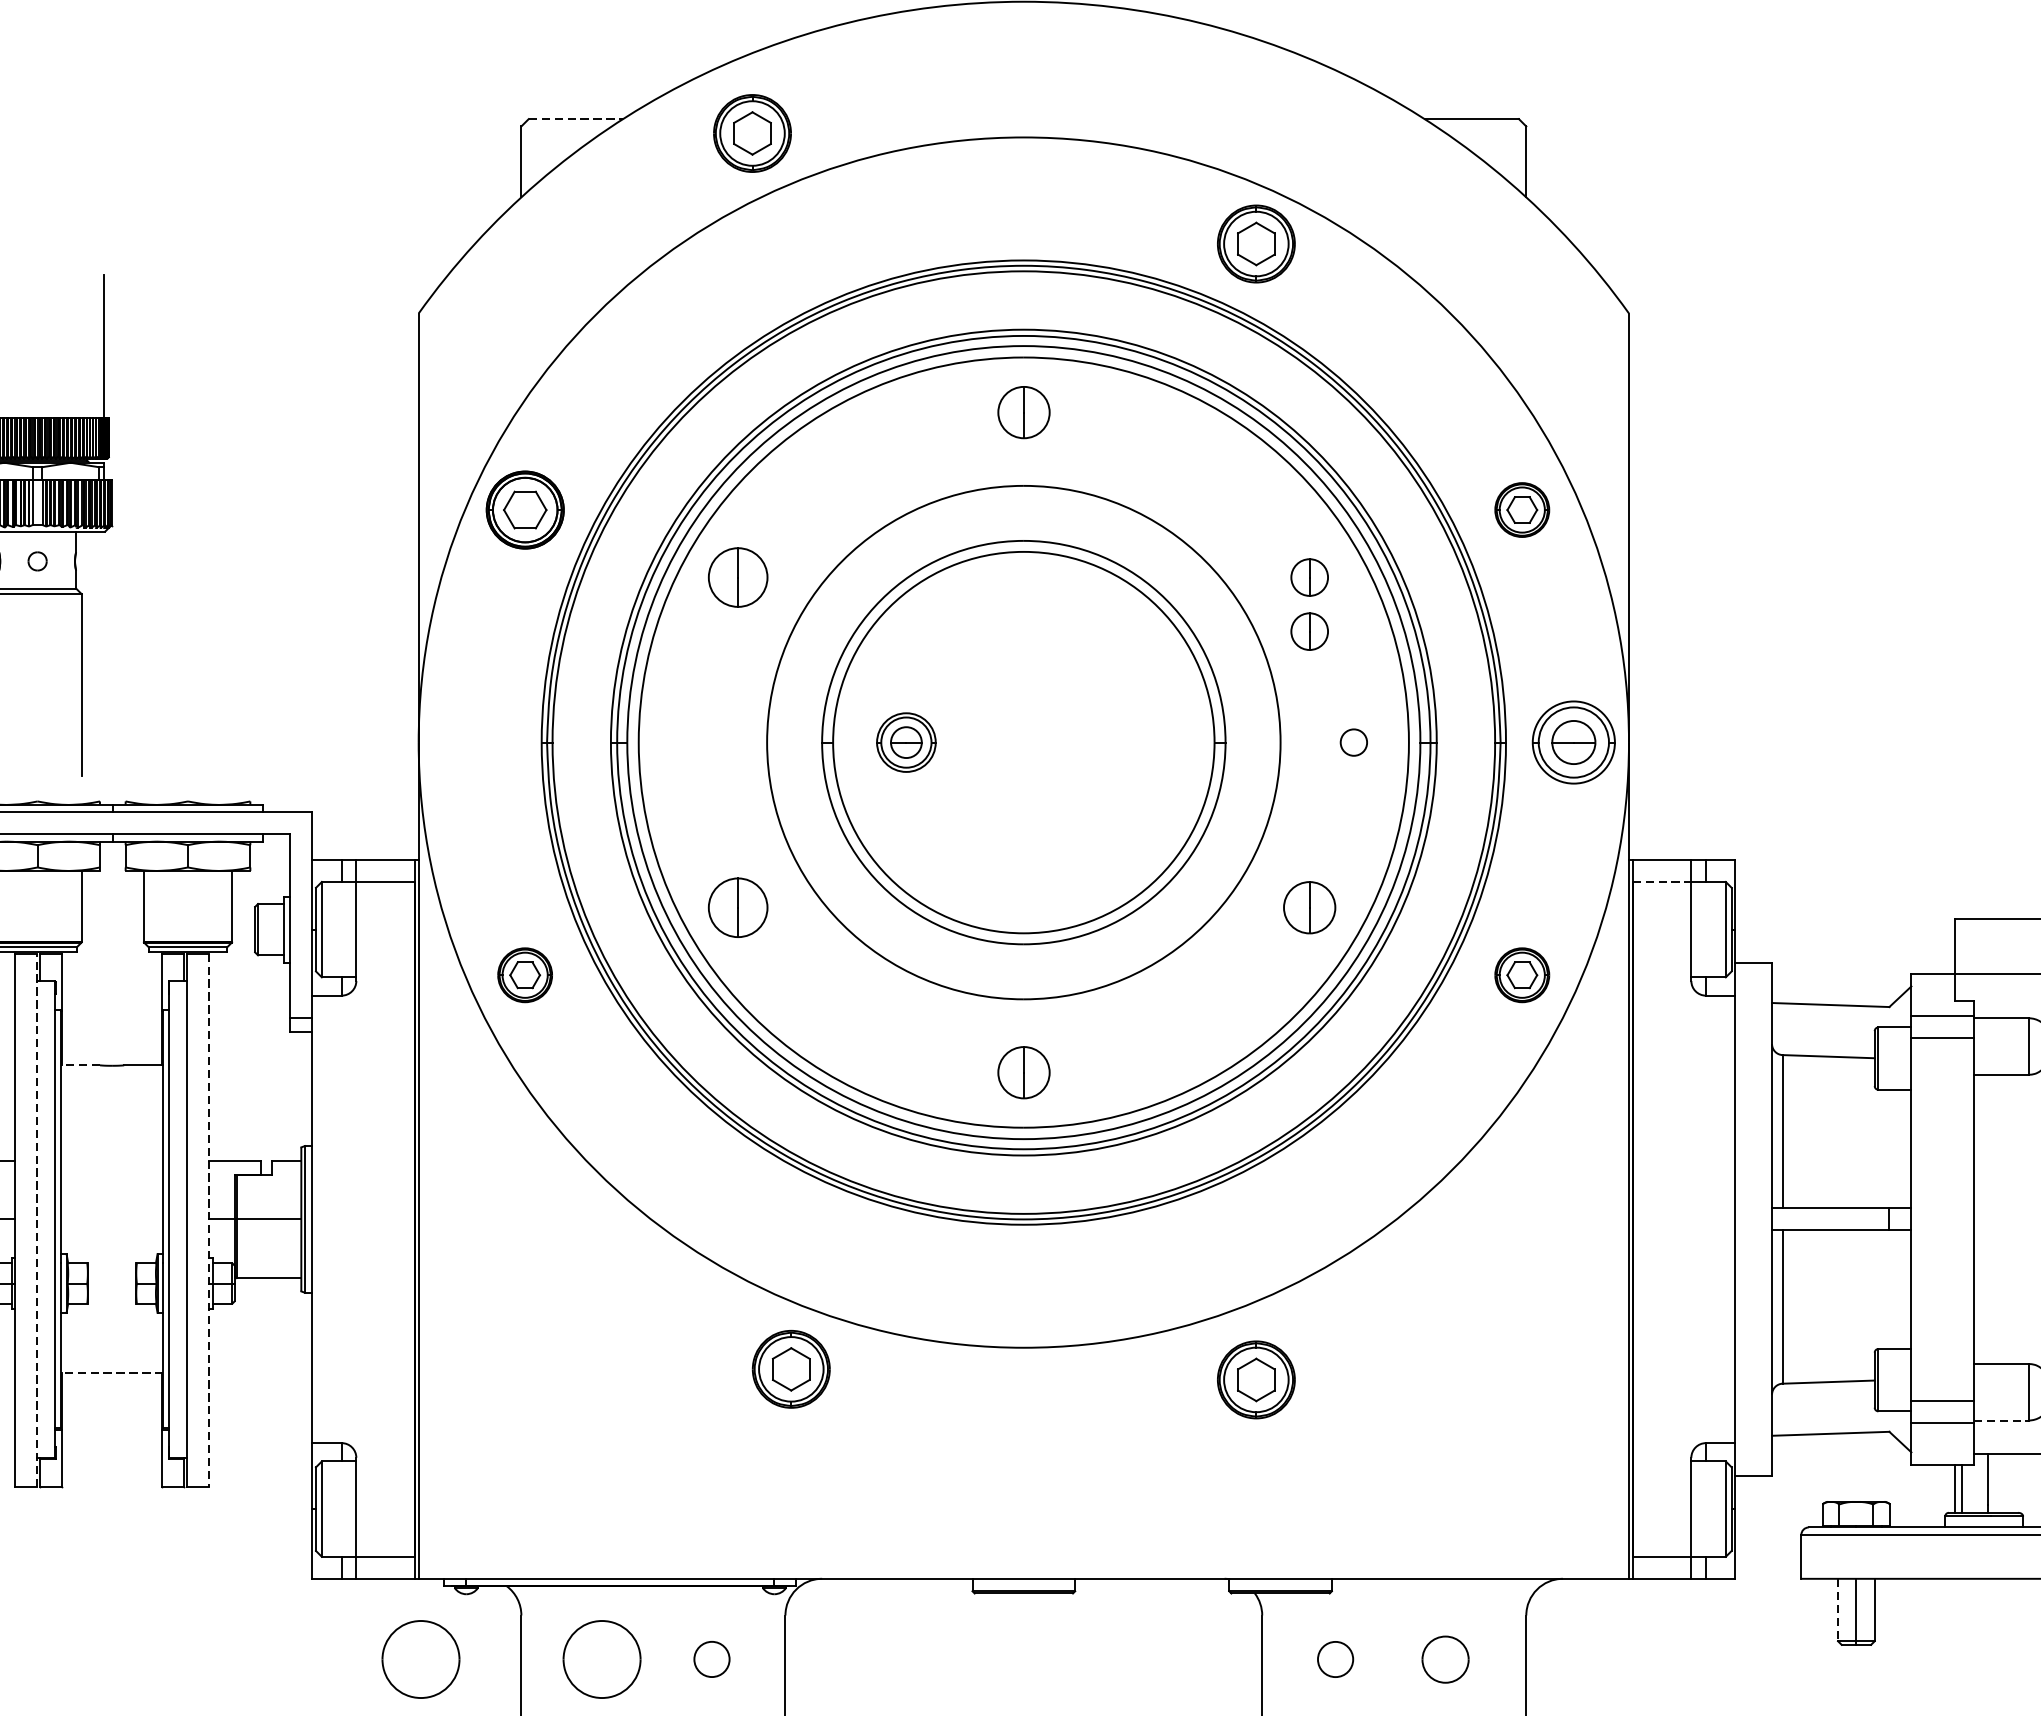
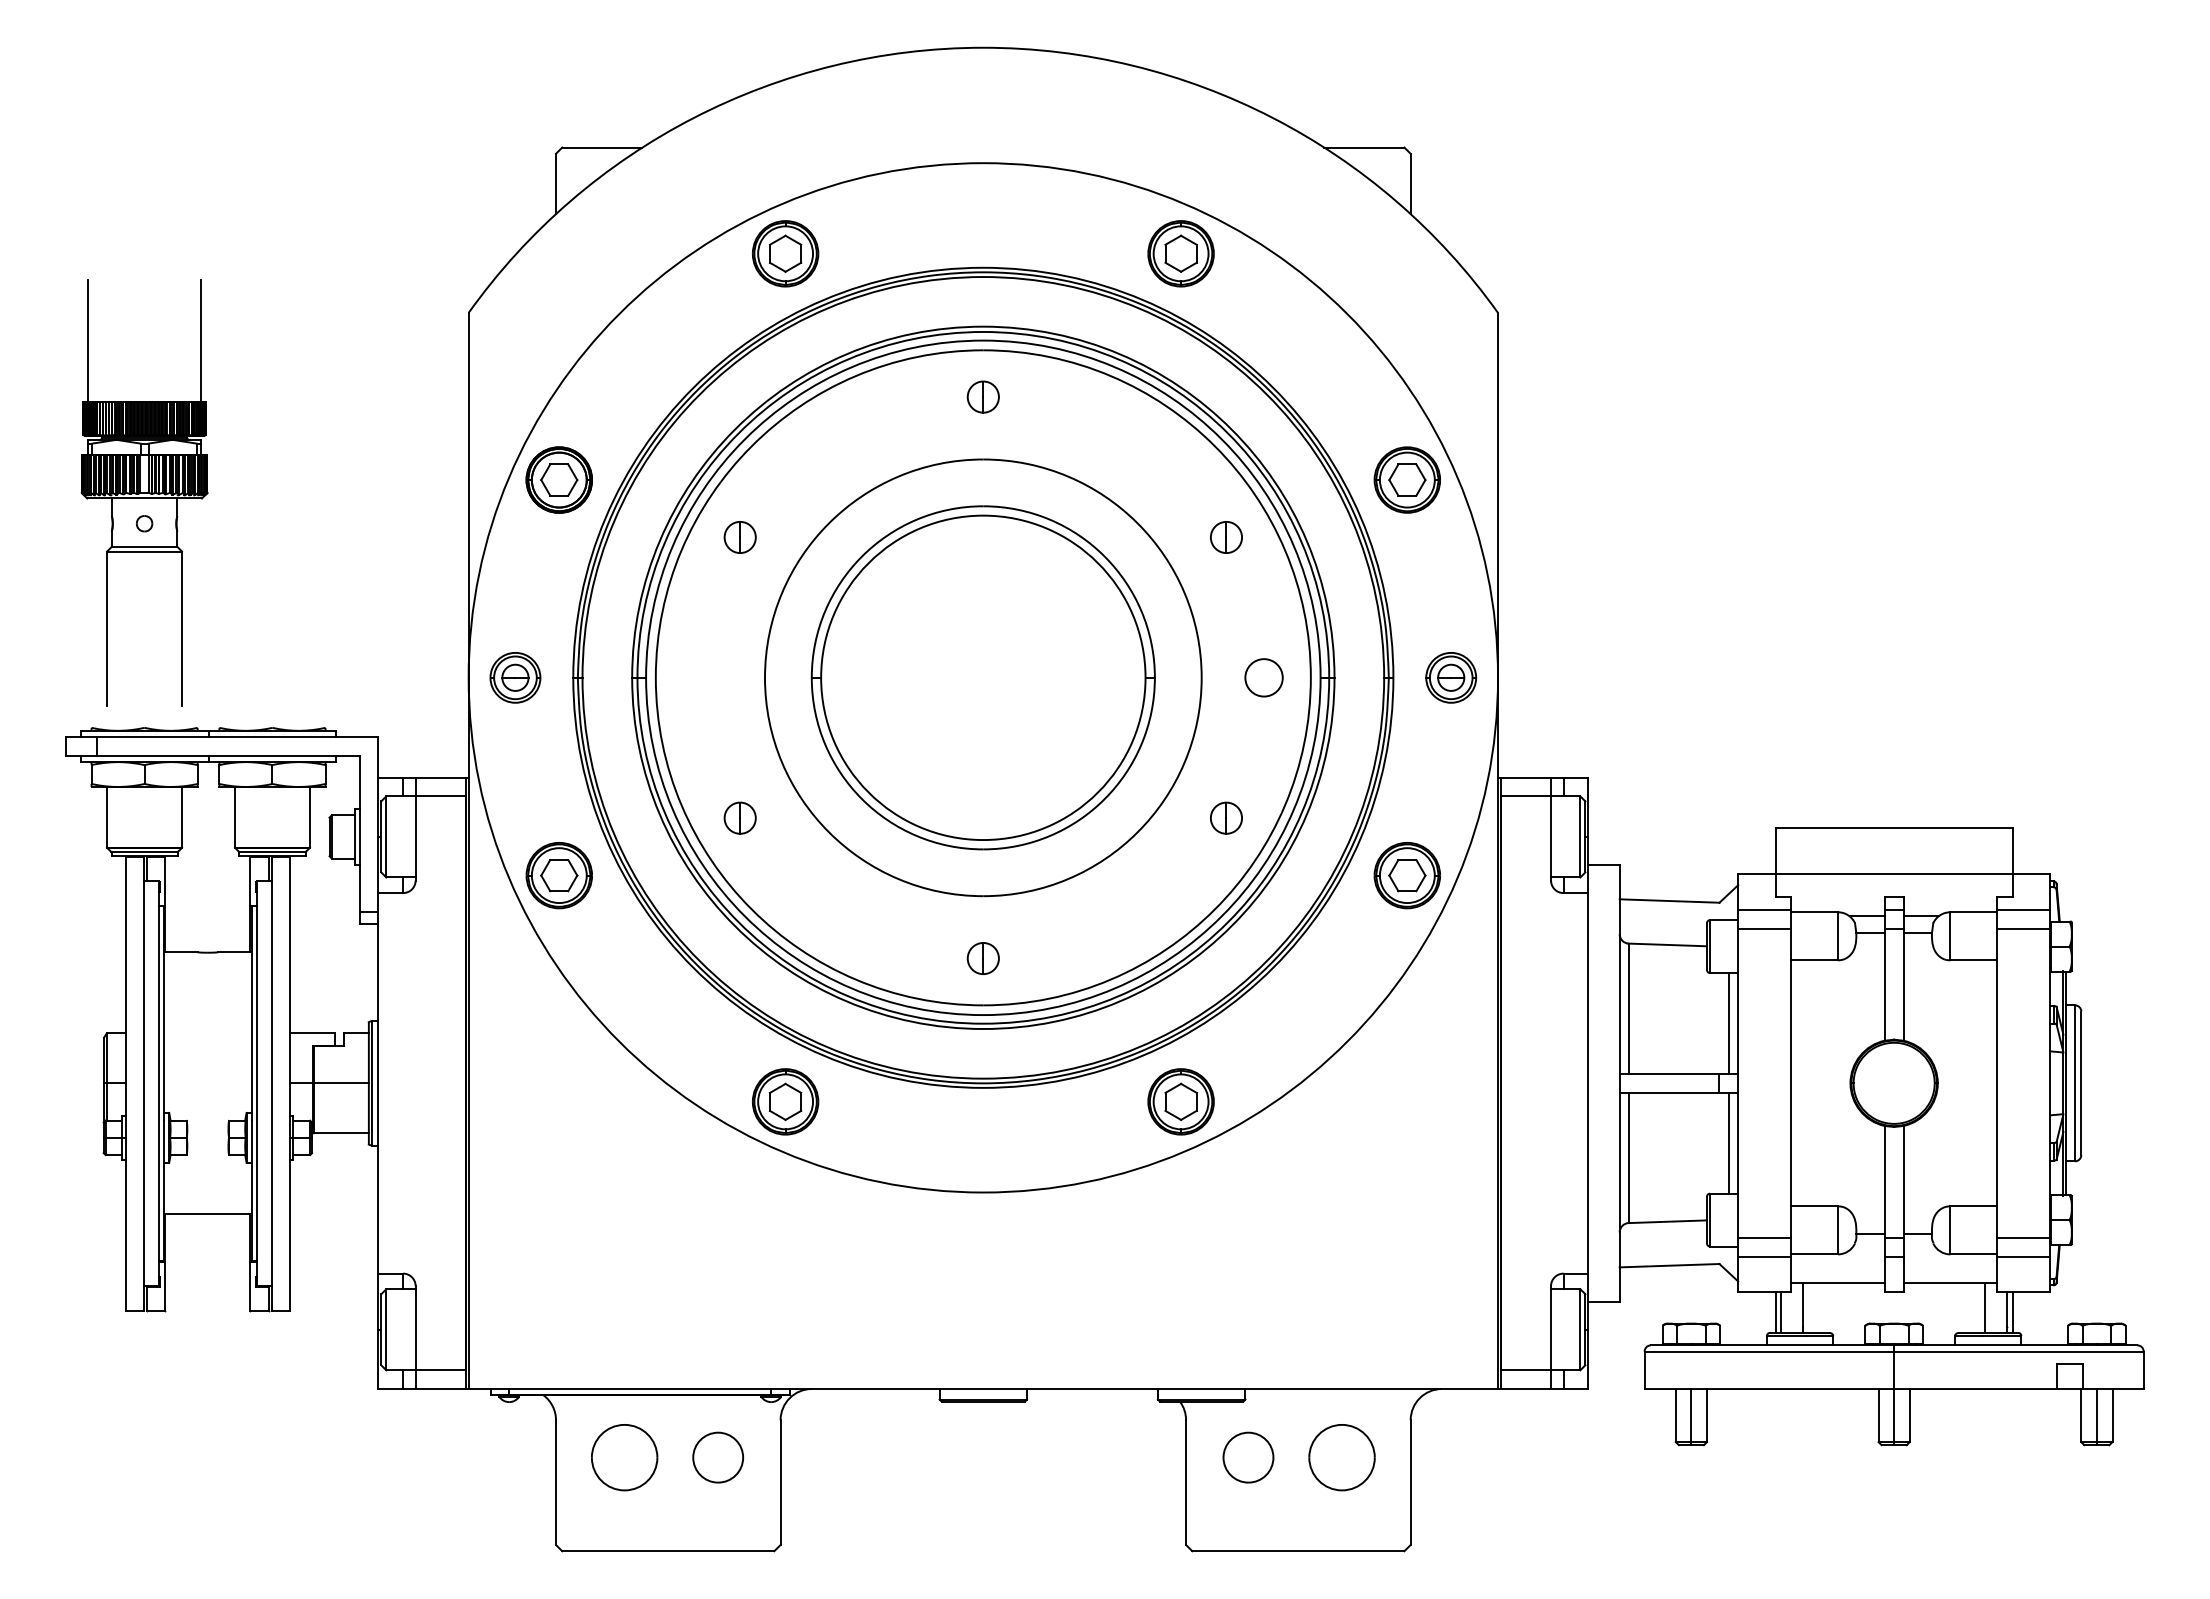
line: (576, 119) -> (602, 147), dashed -> solid
part: (752, 133) -> (785, 253), moved
part: (1022, 411) -> (982, 396), size x0.71
part: (1521, 509) -> (1406, 479), size x1.43
part: (737, 577) -> (739, 537), size x0.62
part: (1309, 631) -> (1226, 583), removed
part: (906, 742) -> (515, 677), moved
circle: (1353, 742) -> (1263, 677), size x1.67
part: (1574, 742) -> (1451, 677), size x0.71
line: (1662, 882) -> (1526, 796), dashed -> solid
part: (737, 906) -> (739, 817), size x0.62
part: (1309, 906) -> (1226, 817), size x0.71
part: (524, 975) -> (558, 875), size x1.43
part: (1521, 975) -> (1406, 875), size x1.43
line: (79, 1065) -> (180, 952), dashed -> solid
part: (1022, 1072) -> (982, 958), size x0.71
line: (1899, 1149) -> (1728, 1023), added
line: (37, 1220) -> (144, 1084), dashed -> solid
line: (209, 1220) -> (290, 1084), dashed -> solid
line: (1899, 1288) -> (1728, 1142), added
part: (791, 1368) -> (785, 1101), moved
line: (111, 1373) -> (207, 1214), dashed -> solid
part: (1255, 1379) -> (1180, 1101), moved
line: (2002, 1420) -> (1815, 1254), dashed -> solid
line: (1837, 1609) -> (1675, 1415), dashed -> solid
part: (420, 1659) -> (470, 1457), removed
circle: (711, 1659) -> (717, 1457), size x1.67
circle: (1335, 1659) -> (1248, 1457), size x1.67
part: (1444, 1659) -> (1341, 1457), size x1.67

